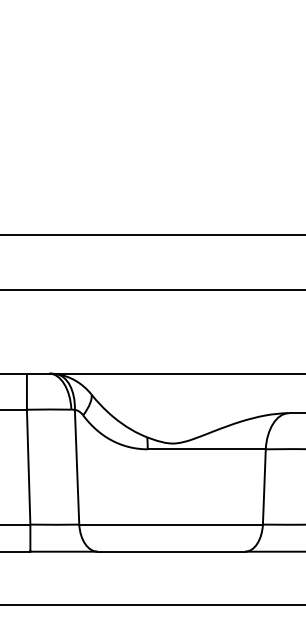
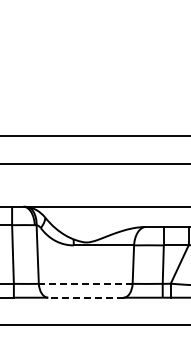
line: (170, 523) -> (85, 283), solid -> dashed
line: (170, 551) -> (85, 297), solid -> dashed

